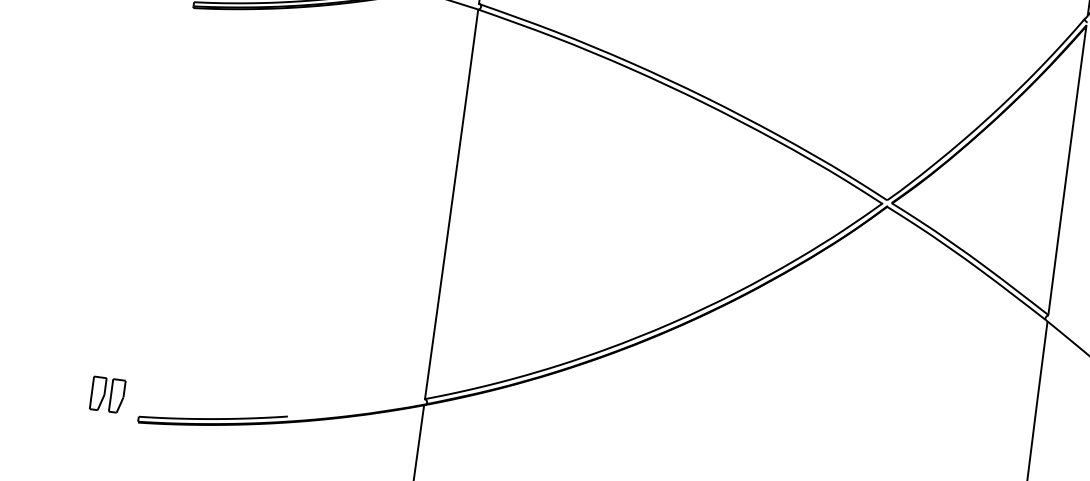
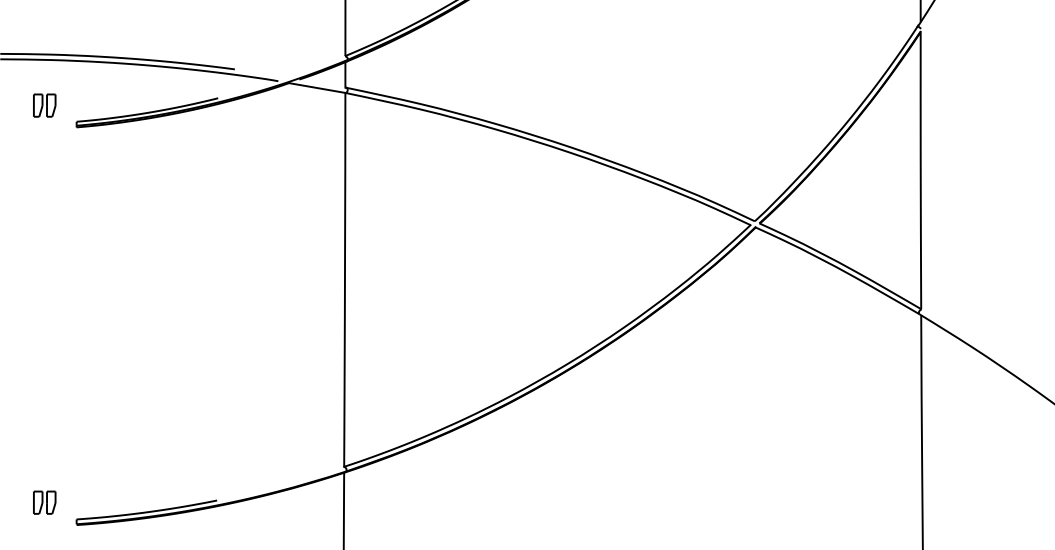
part: (107, 394) -> (44, 502), size x0.71

